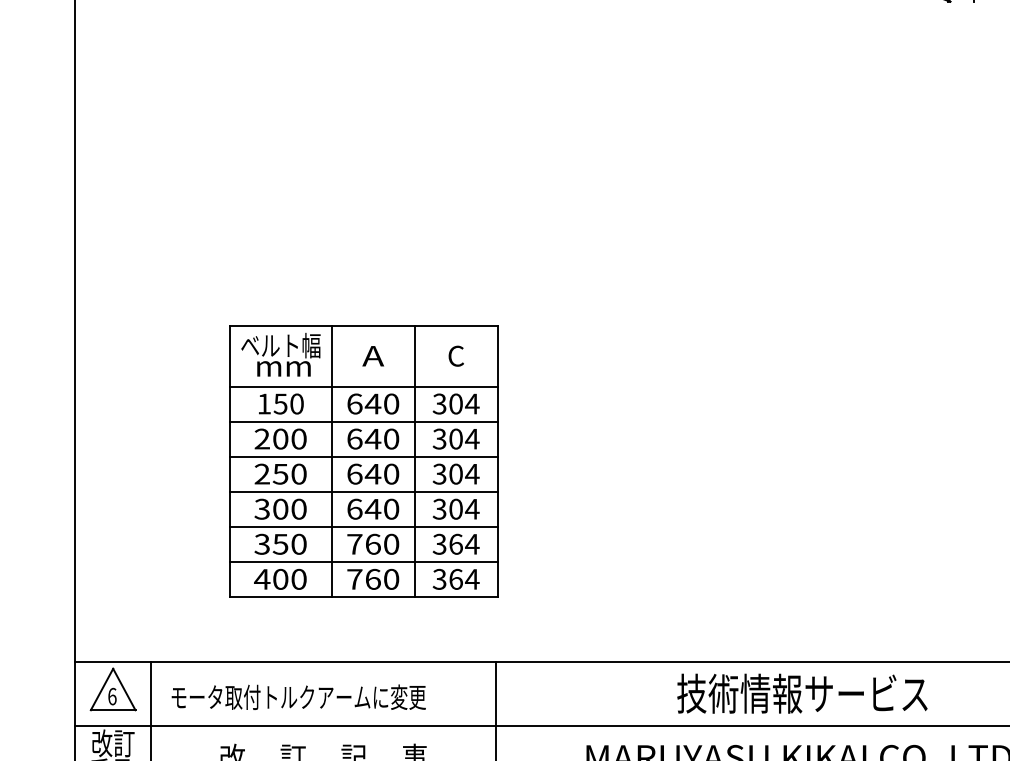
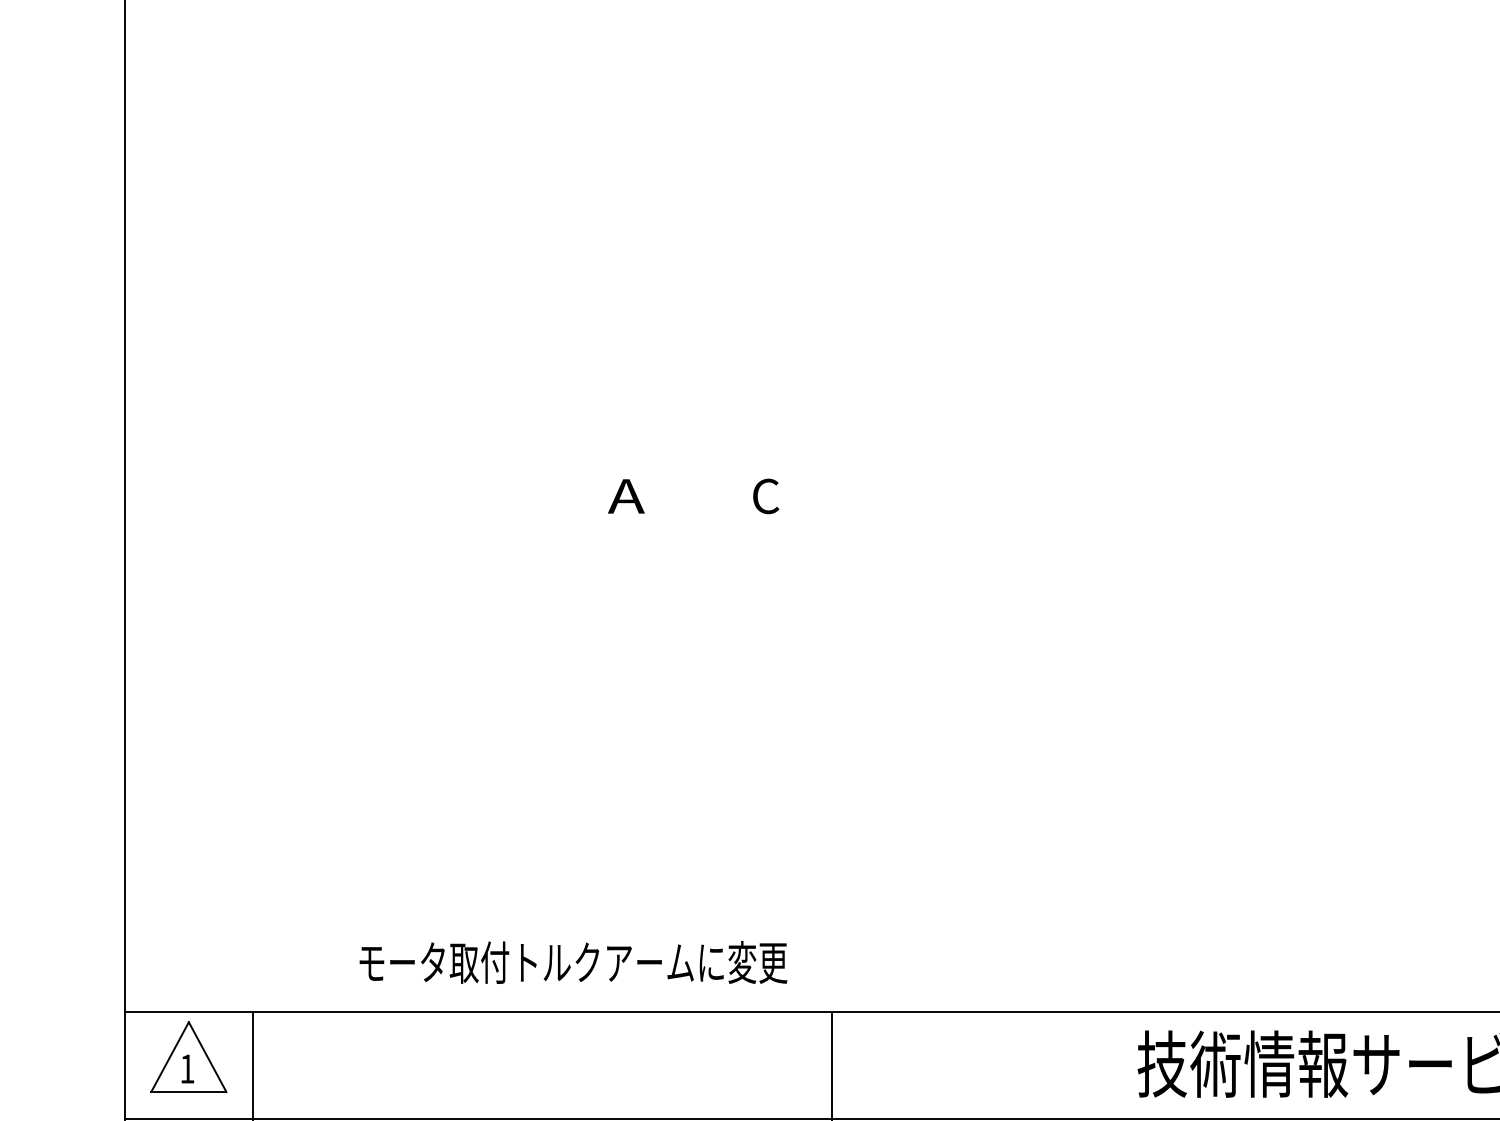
part: (363, 461) -> (609, 673), removed
text: (112, 696) -> (187, 1068), 6 -> 1
text: (298, 696) -> (572, 961), moved

